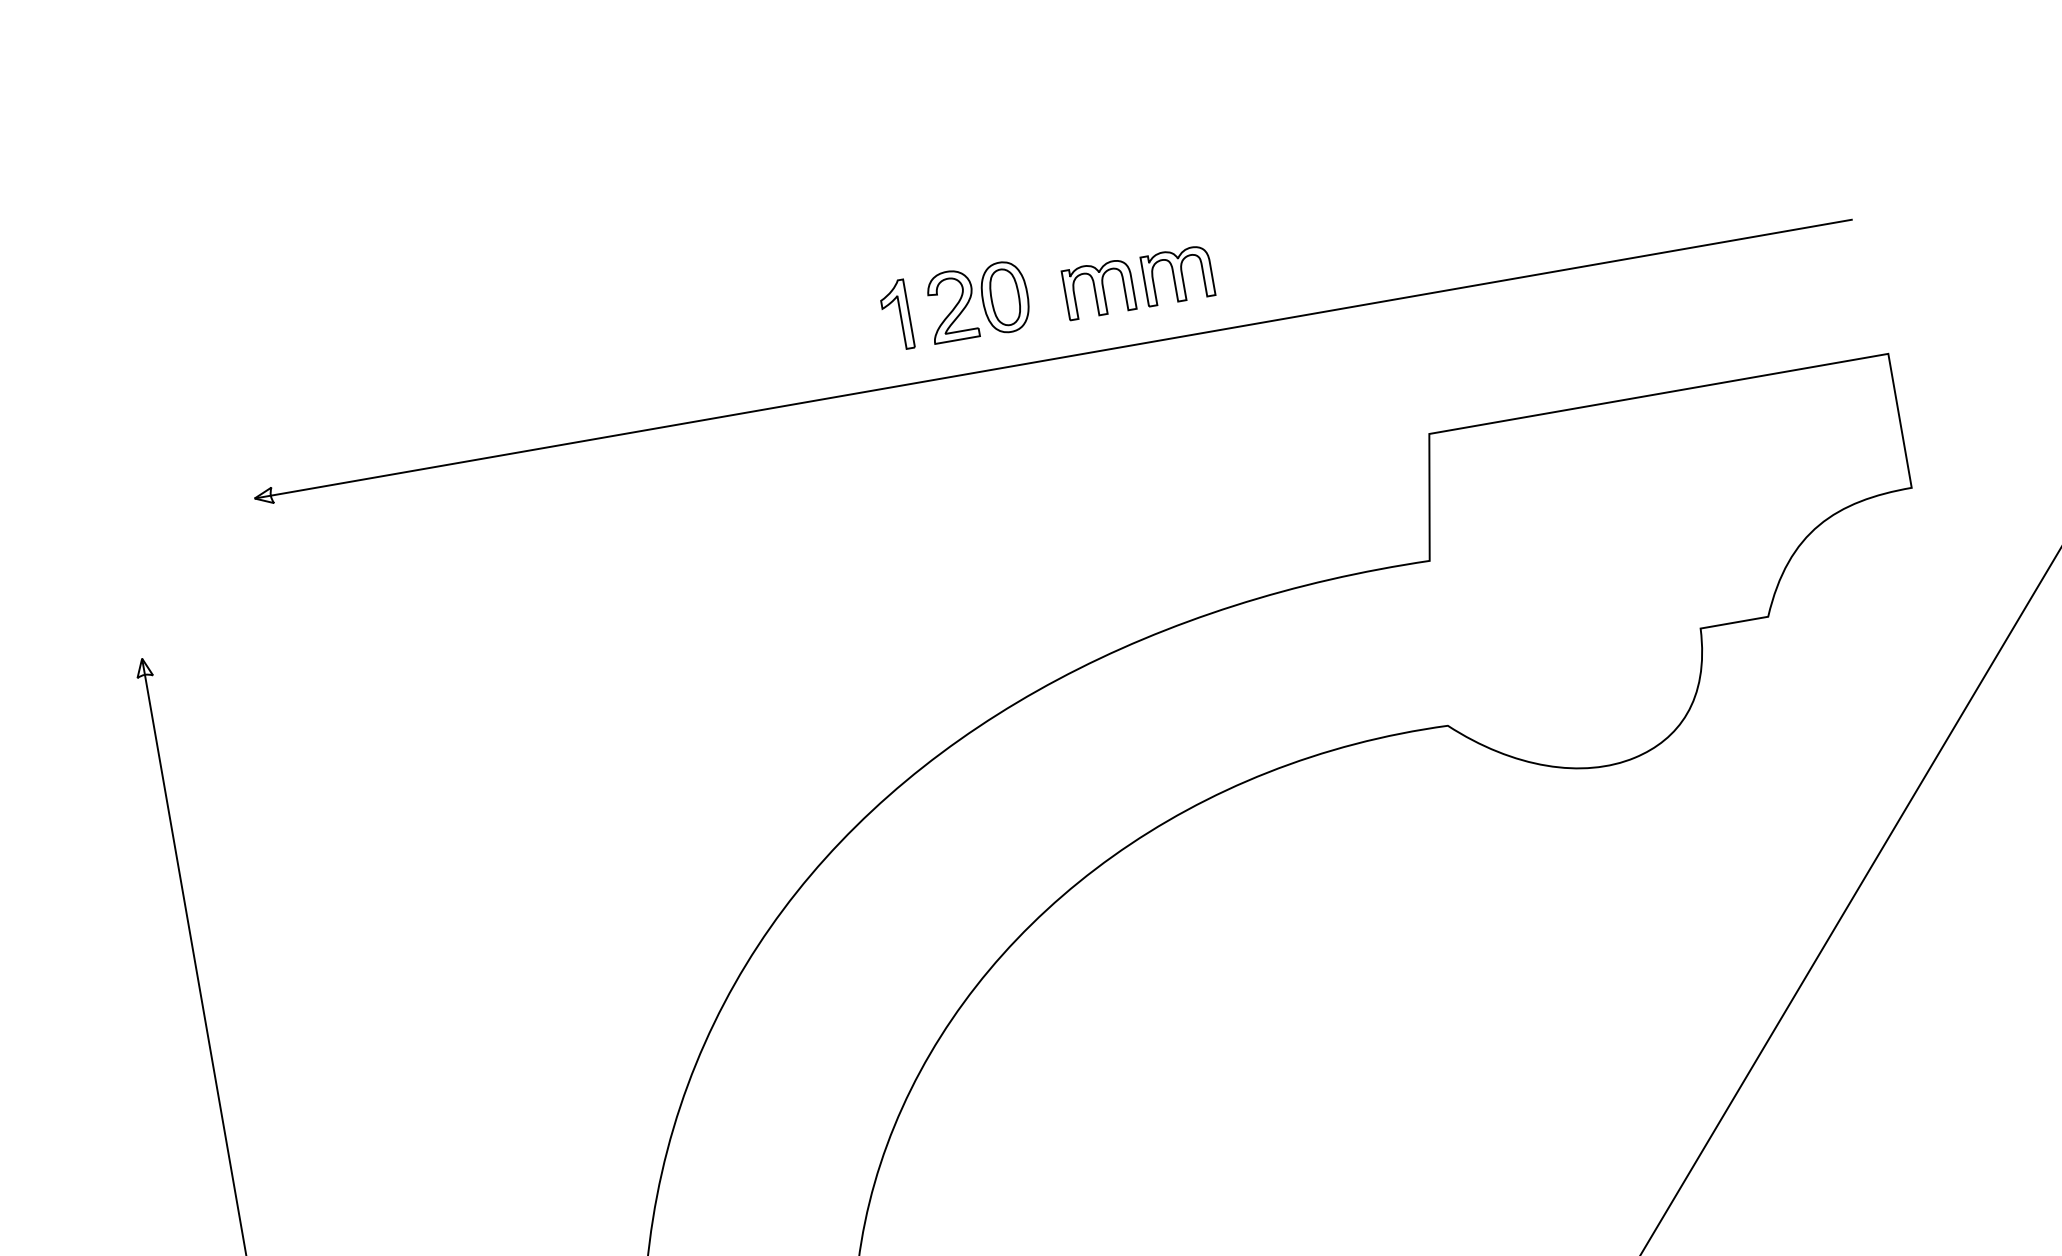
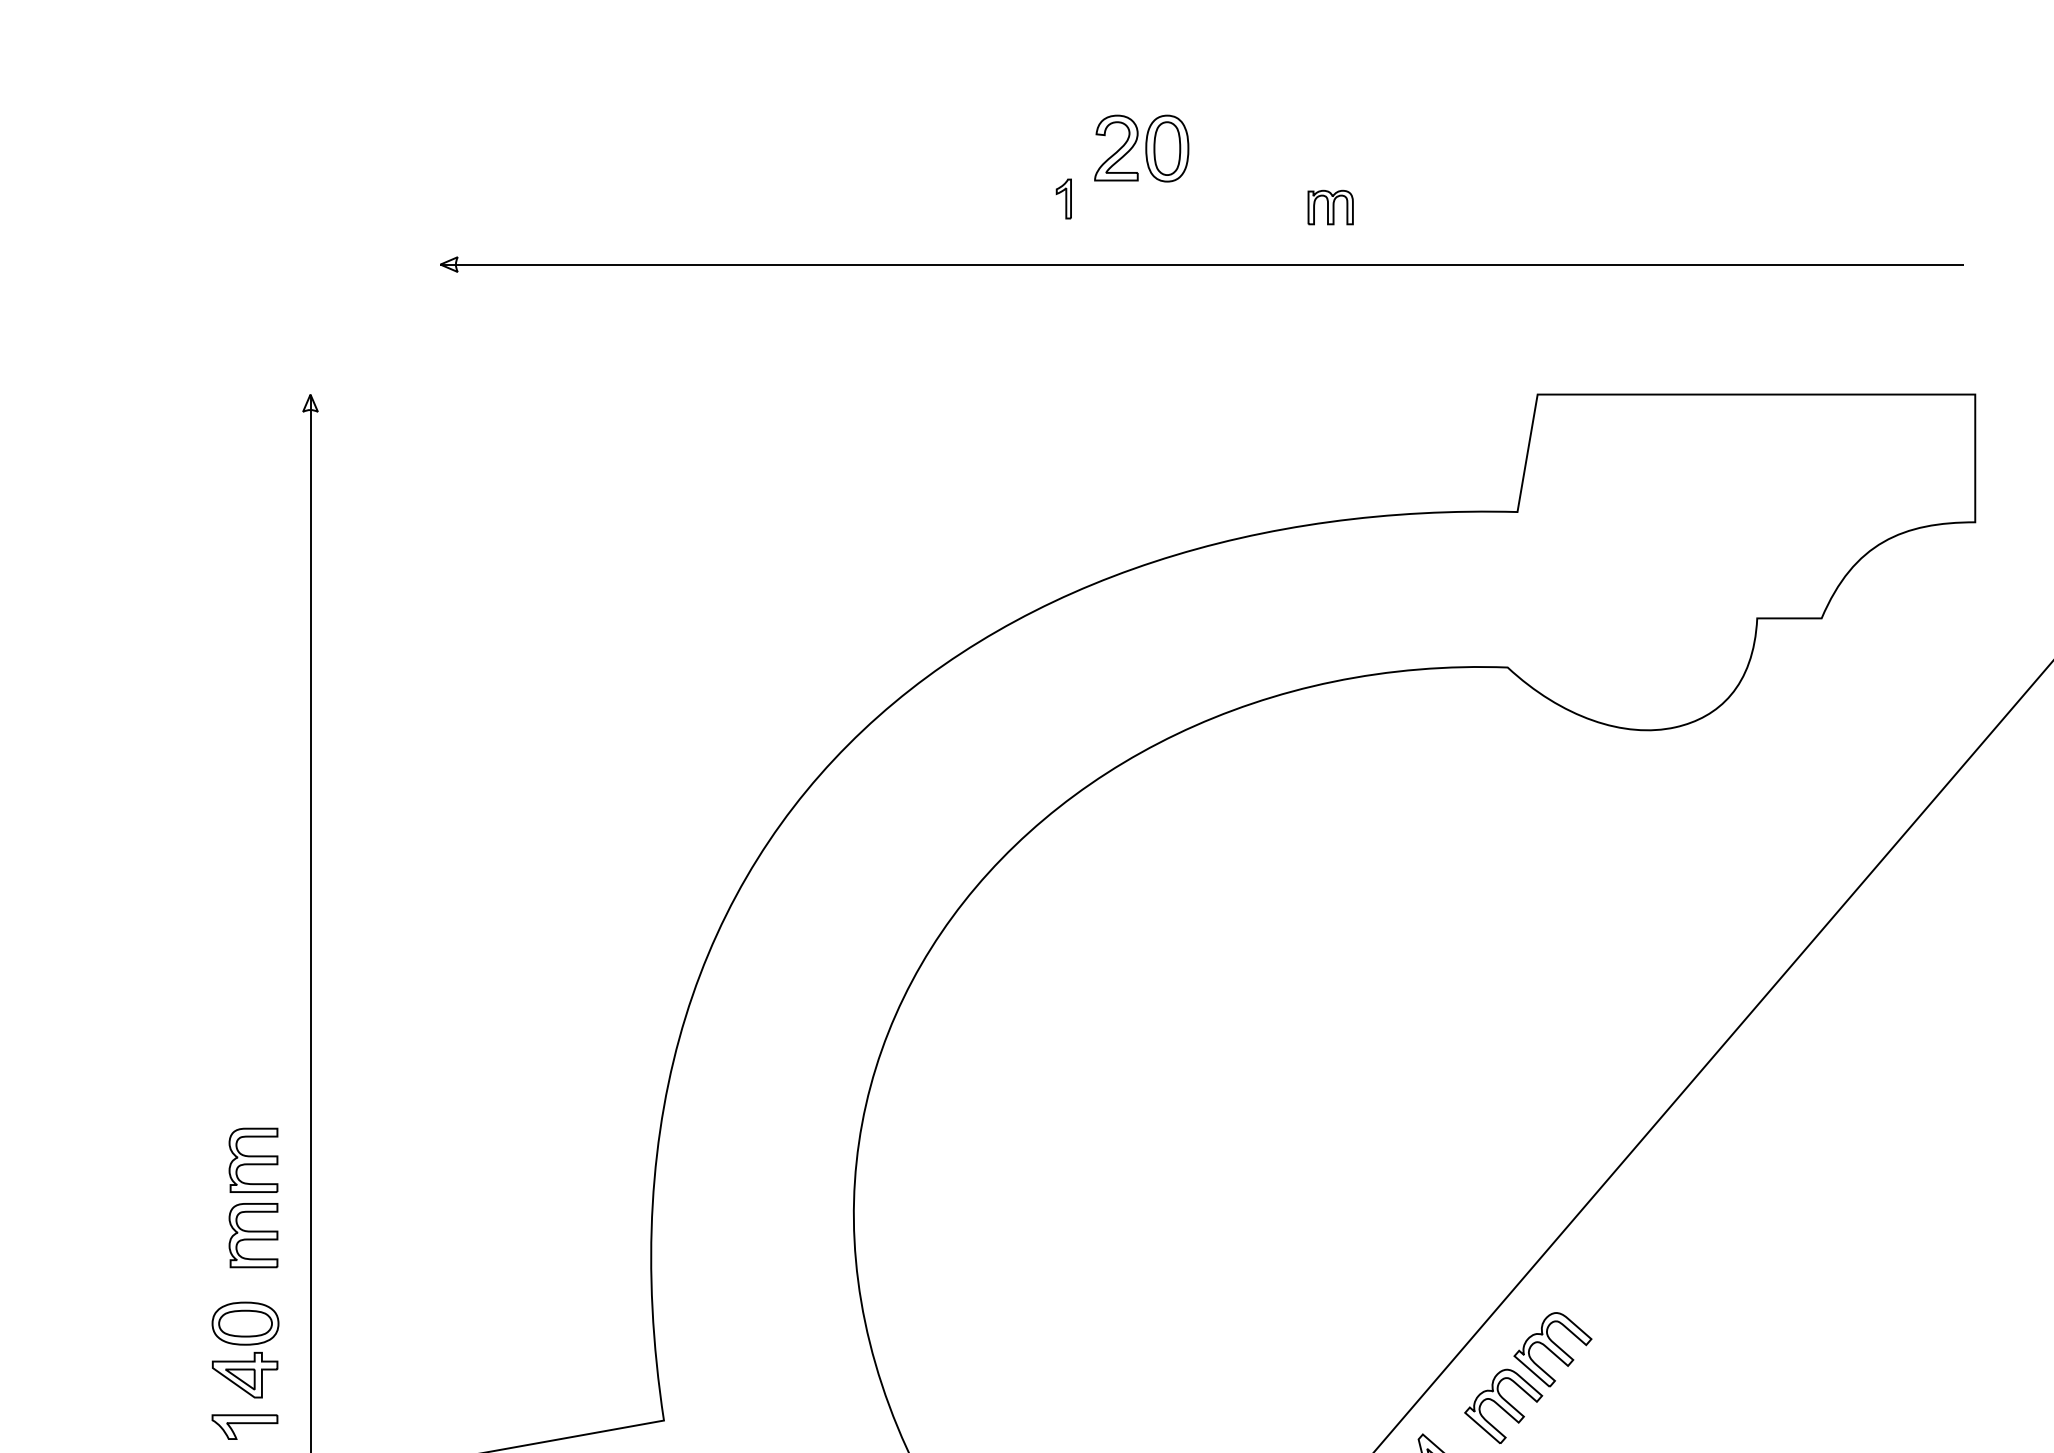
part: (1177, 275) -> (1330, 207), size x0.7
part: (1098, 289) -> (1254, 207), removed
part: (978, 301) -> (1141, 148), moved
part: (896, 315) -> (1063, 198), size x0.6

